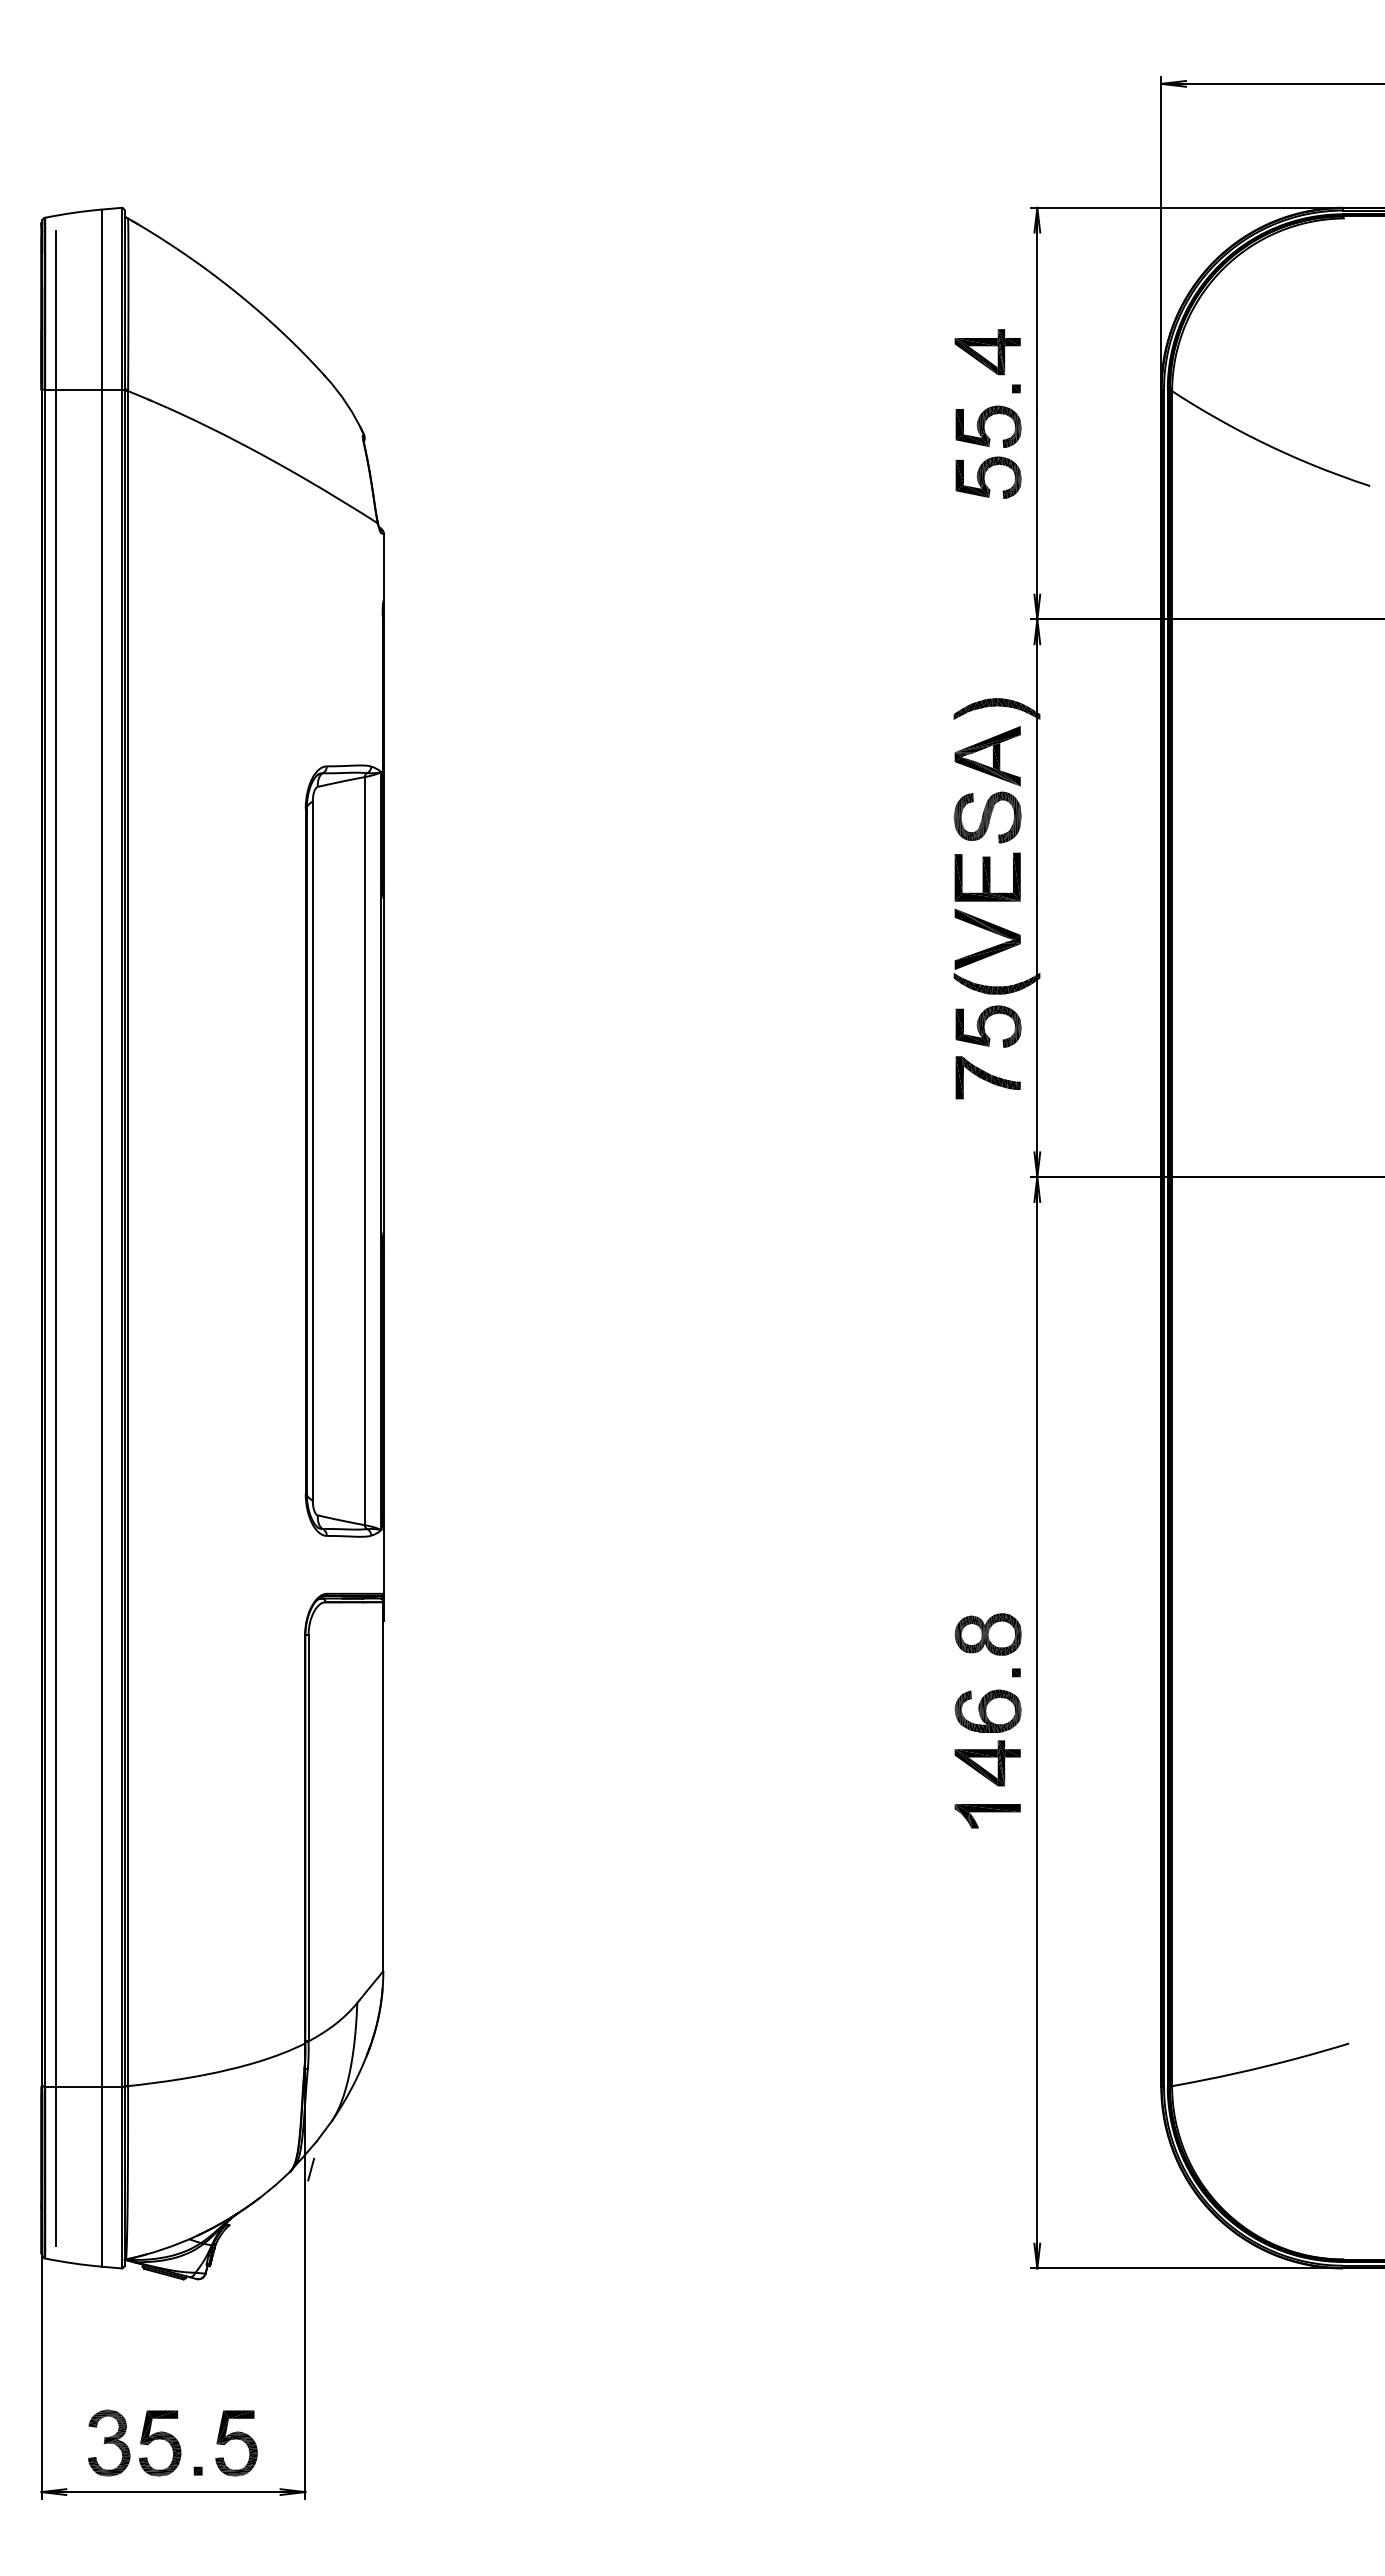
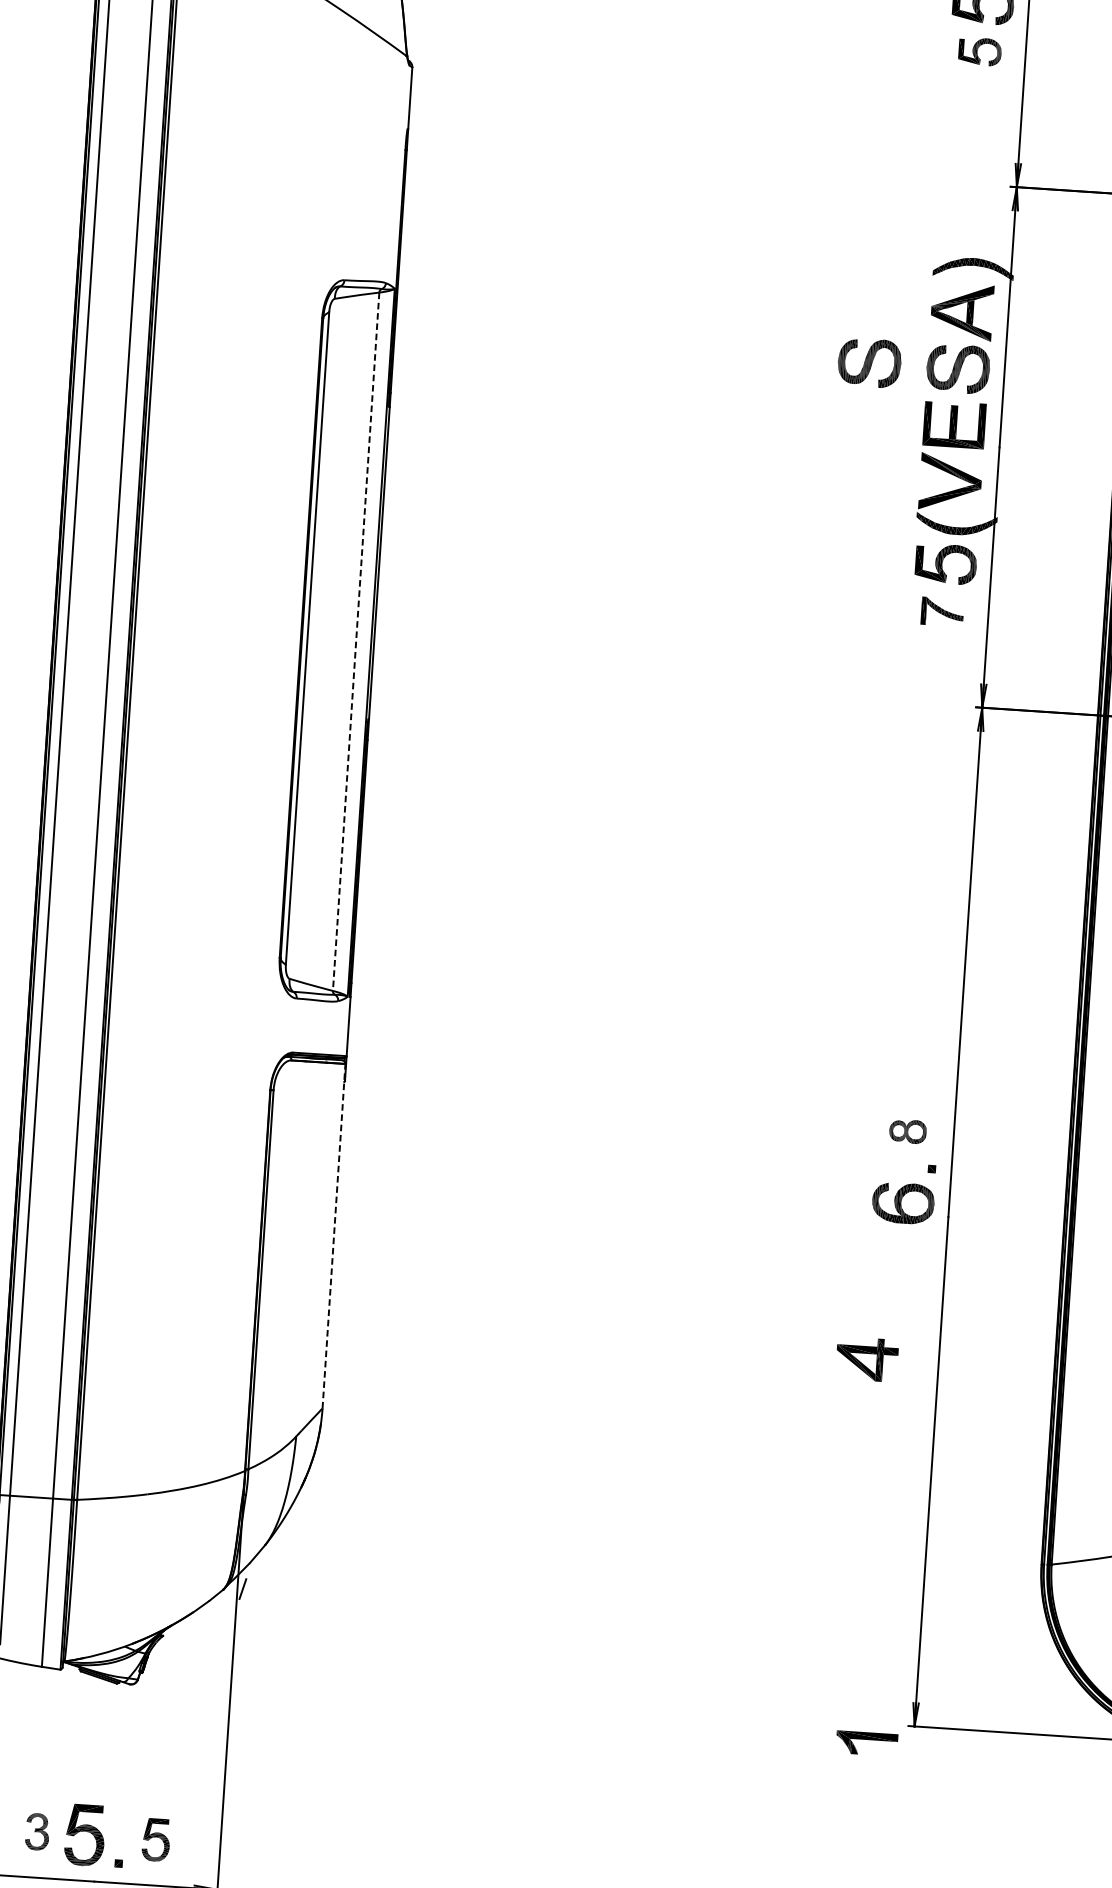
part: (988, 477) -> (980, 51), size x0.7
part: (892, 817) -> (869, 363), added
part: (987, 1077) -> (941, 611), size x0.7
line: (364, 1151) -> (355, 642), solid -> dashed
part: (987, 1634) -> (907, 1131), size x0.6
part: (987, 1763) -> (866, 1359), moved
line: (383, 1786) -> (334, 1235), solid -> dashed
part: (987, 1816) -> (866, 1743), moved
part: (109, 2442) -> (37, 1831), size x0.6
part: (236, 2443) -> (156, 1840), size x0.7

